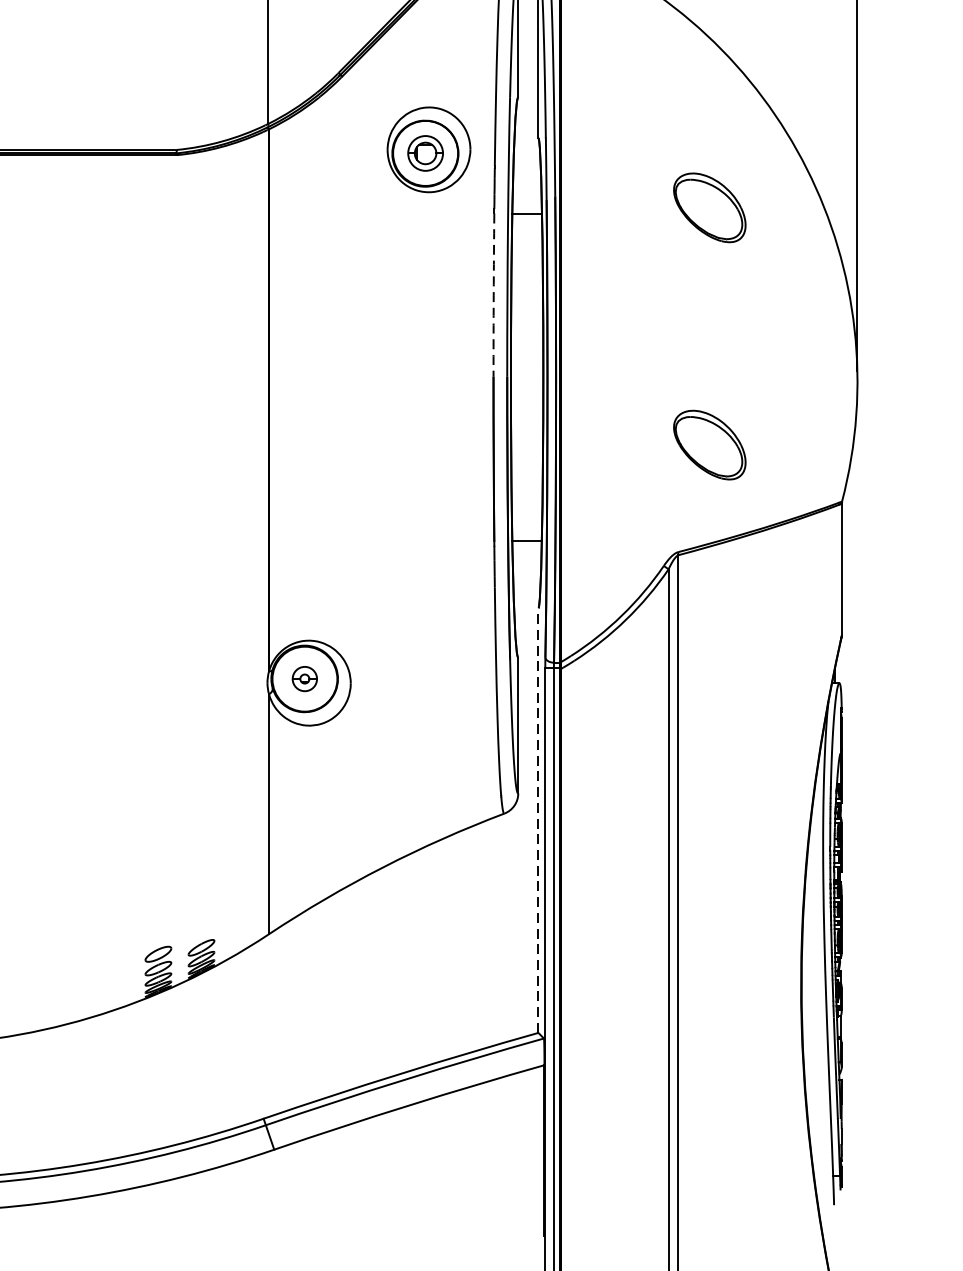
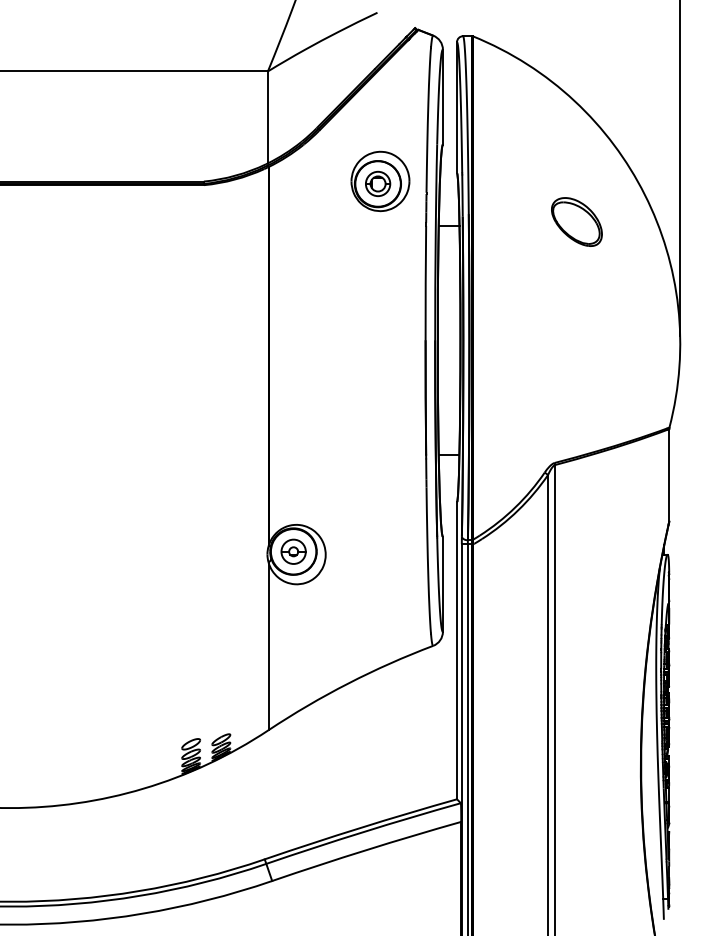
arc: (493, 295) -> (425, 283), dashed -> solid
part: (709, 444) -> (576, 387), removed
part: (304, 678) -> (293, 551), size x1.43
line: (539, 820) -> (457, 650), dashed -> solid

